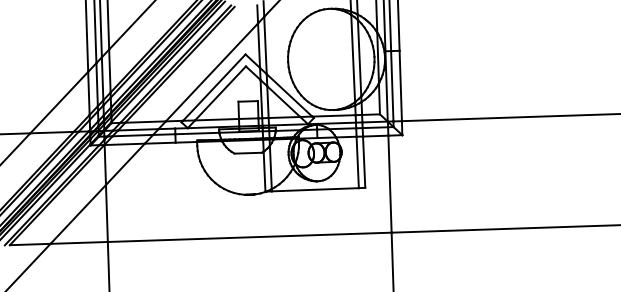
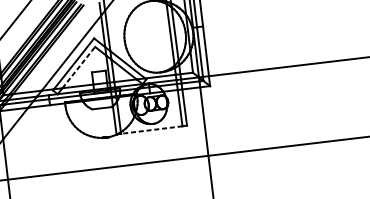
line: (220, 93) -> (78, 67), solid -> dashed
line: (315, 189) -> (151, 129), solid -> dashed

